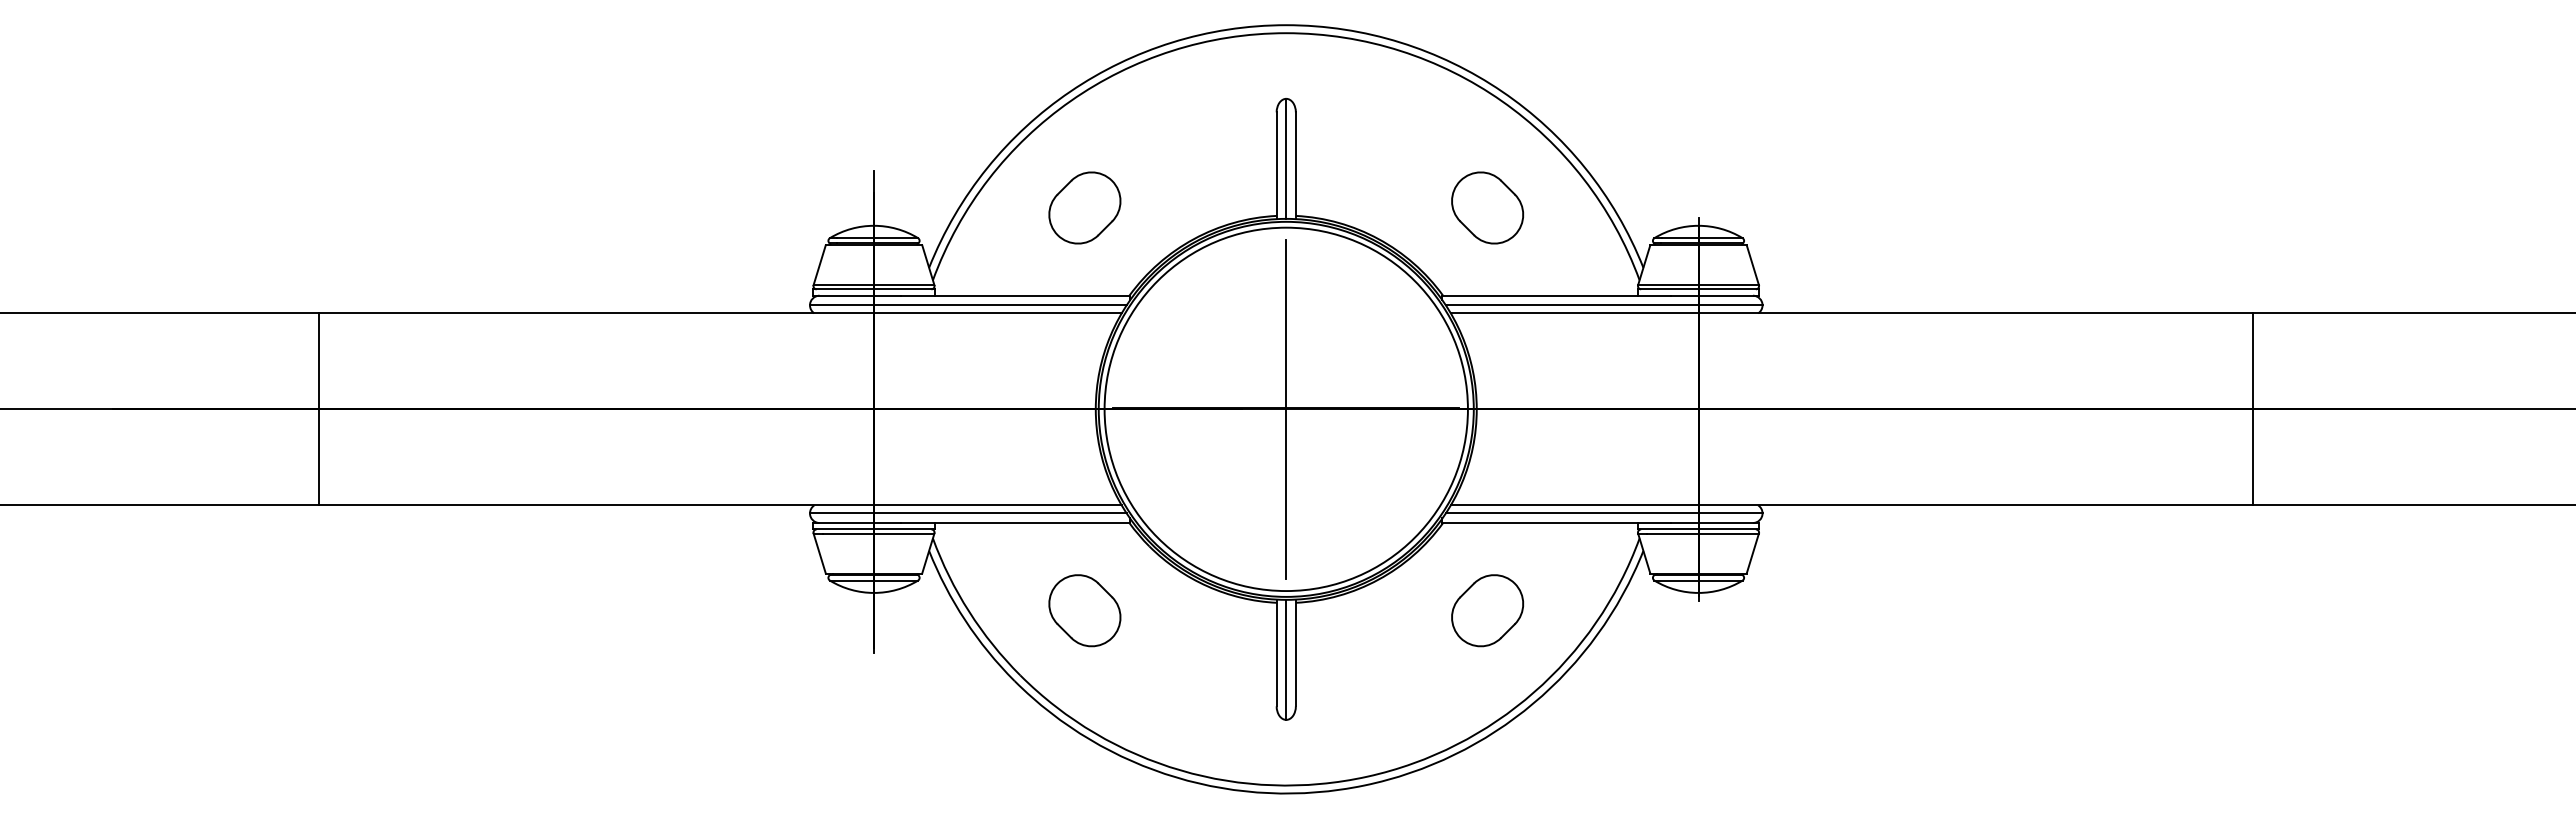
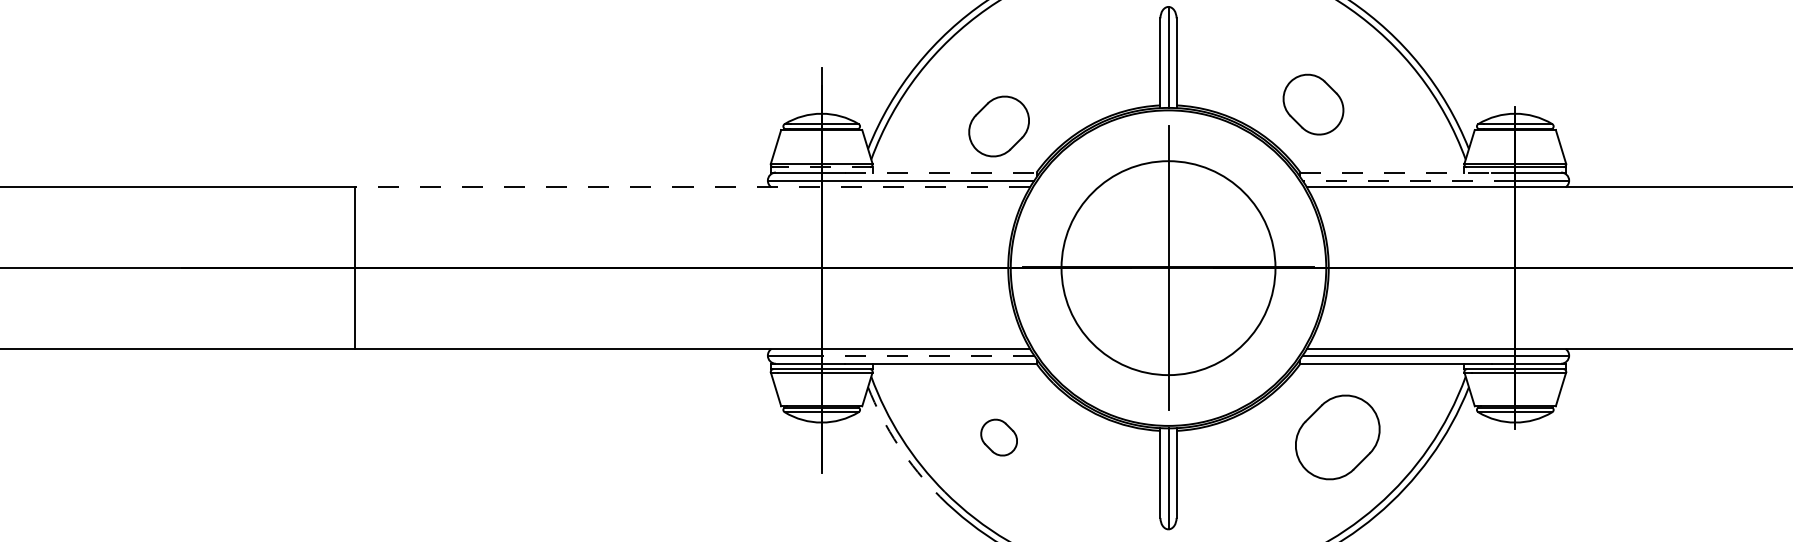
part: (1084, 207) -> (998, 126), moved
part: (1487, 207) -> (1313, 104), moved
line: (874, 289) -> (822, 167), solid -> dashed
line: (1016, 295) -> (941, 172), solid -> dashed
line: (1557, 295) -> (1396, 172), solid -> dashed
line: (1571, 305) -> (1408, 180), solid -> dashed
line: (720, 313) -> (692, 187), solid -> dashed
circle: (1285, 409) -> (1167, 268), size x0.7
line: (999, 513) -> (927, 355), solid -> dashed
part: (1084, 610) -> (998, 437), size x0.6
part: (1487, 610) -> (1337, 437), size x1.4
arc: (965, 620) -> (898, 445), solid -> dashed

